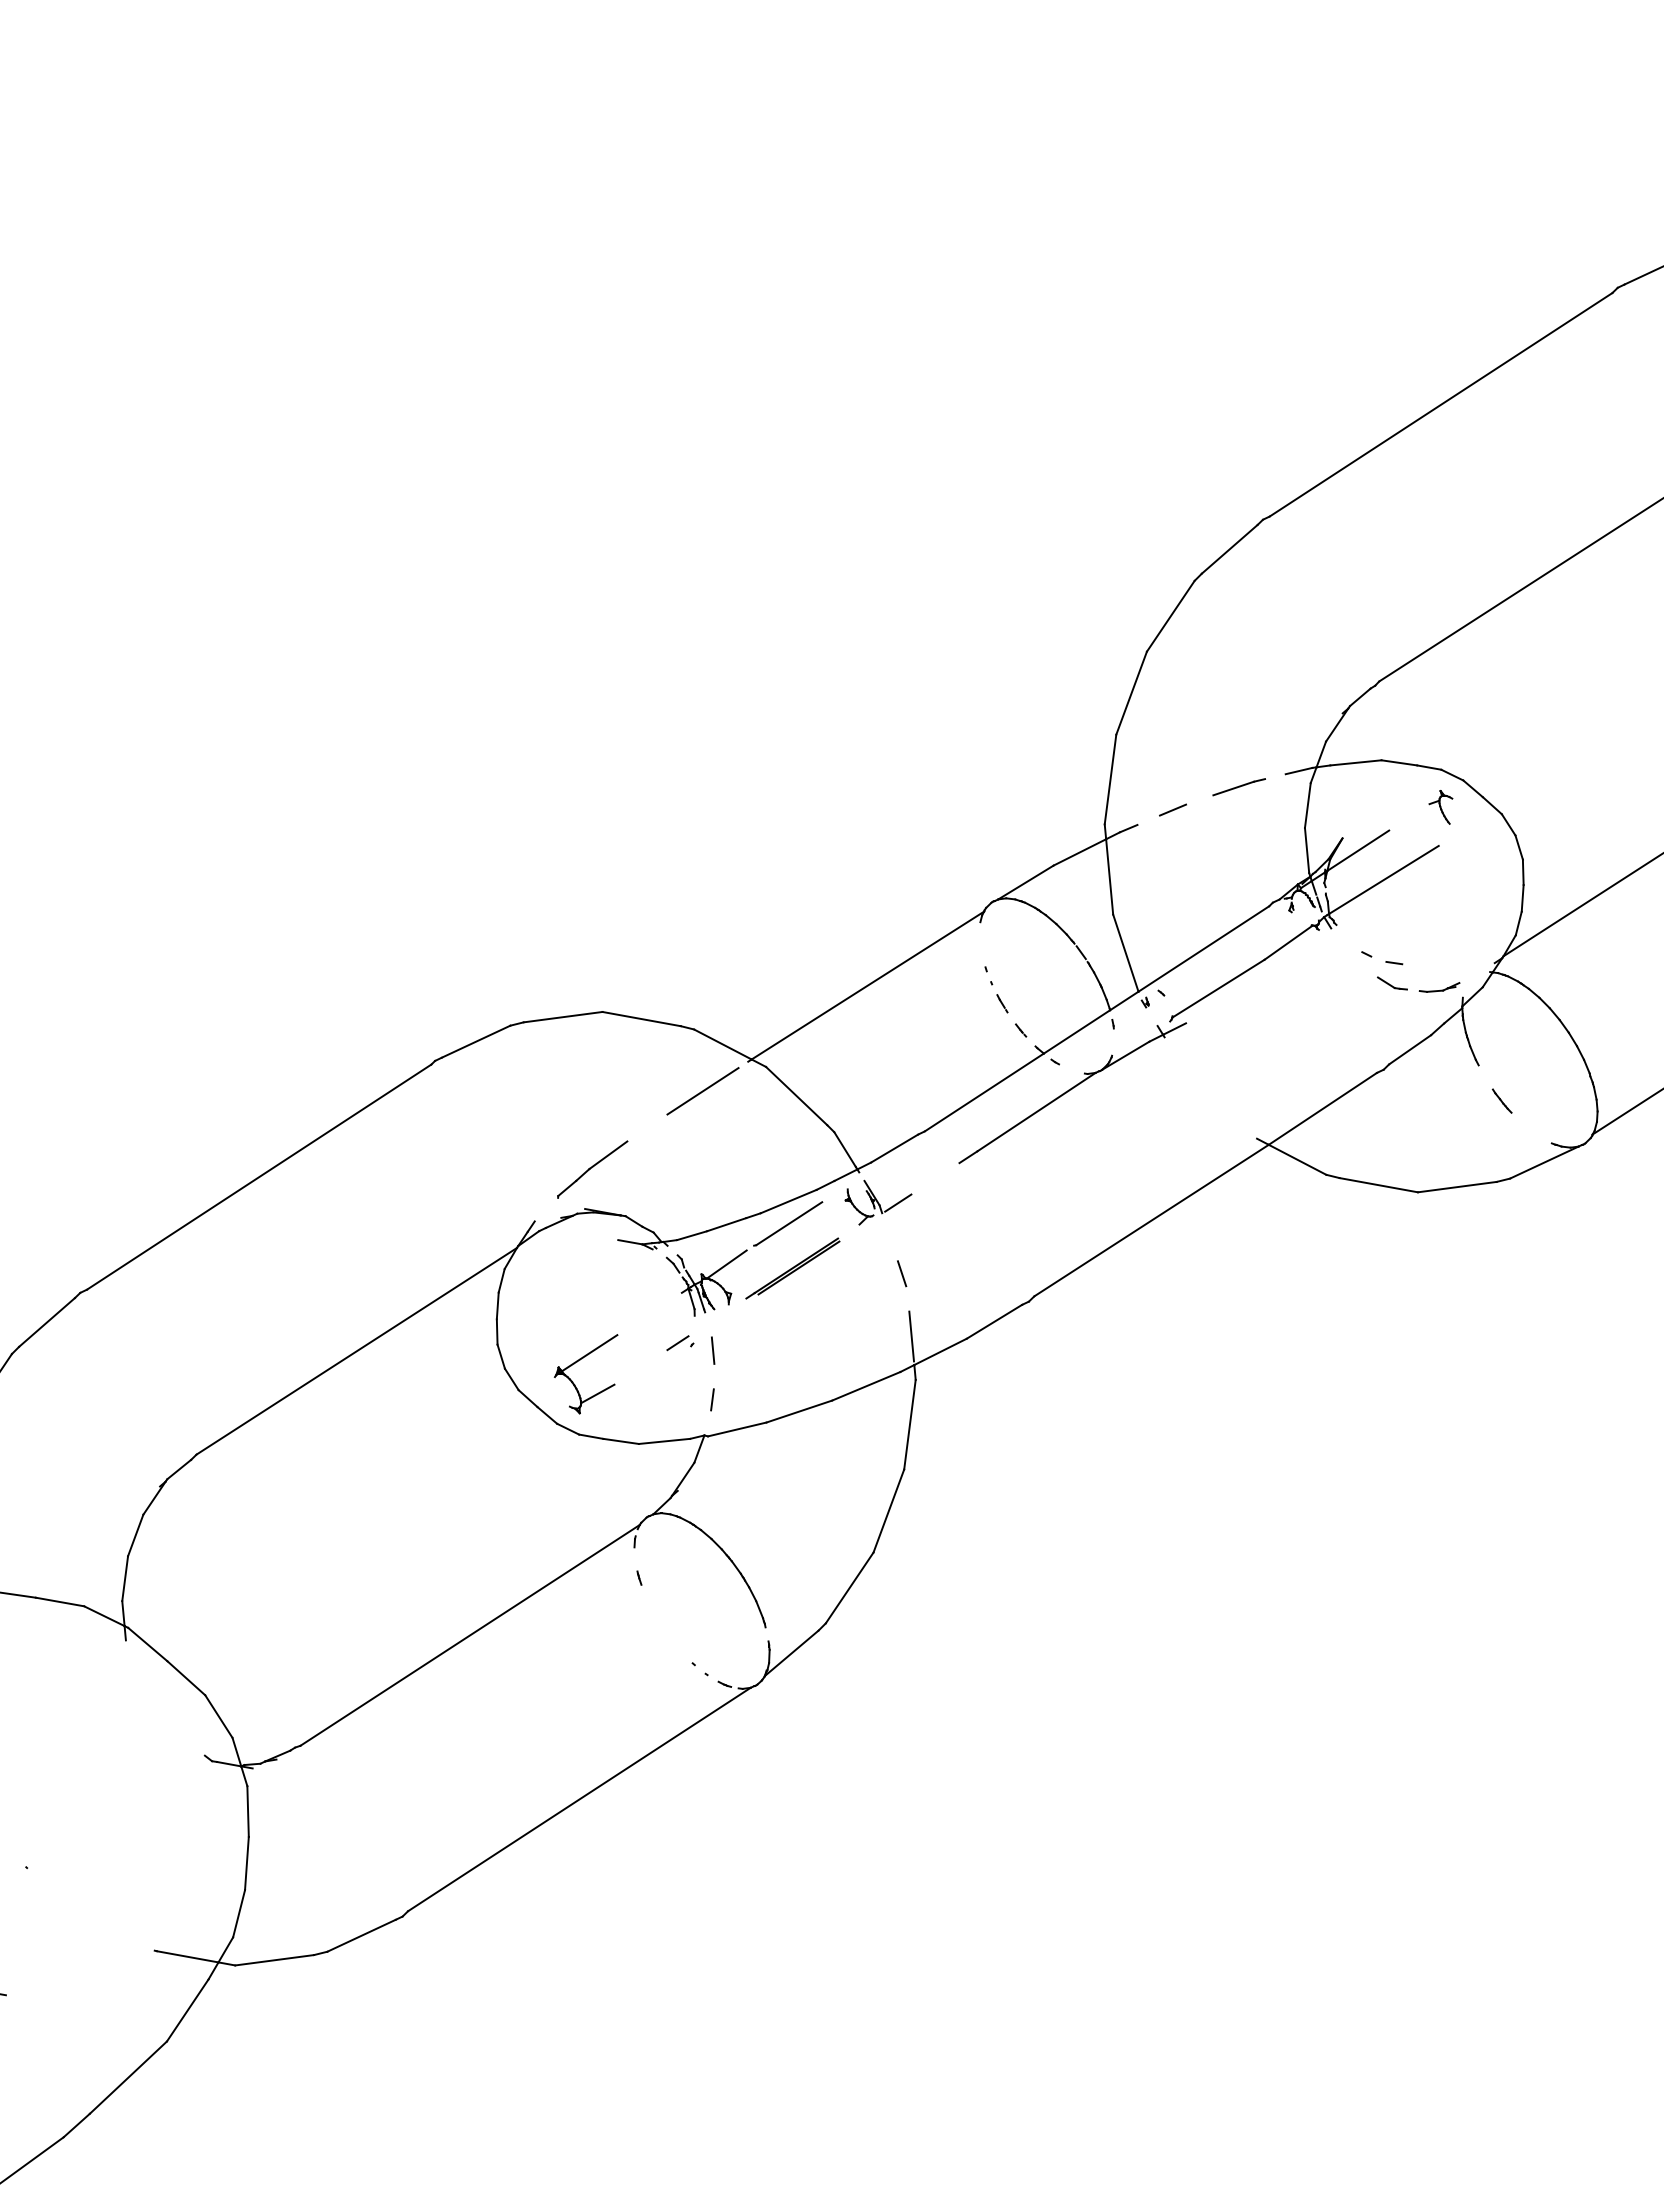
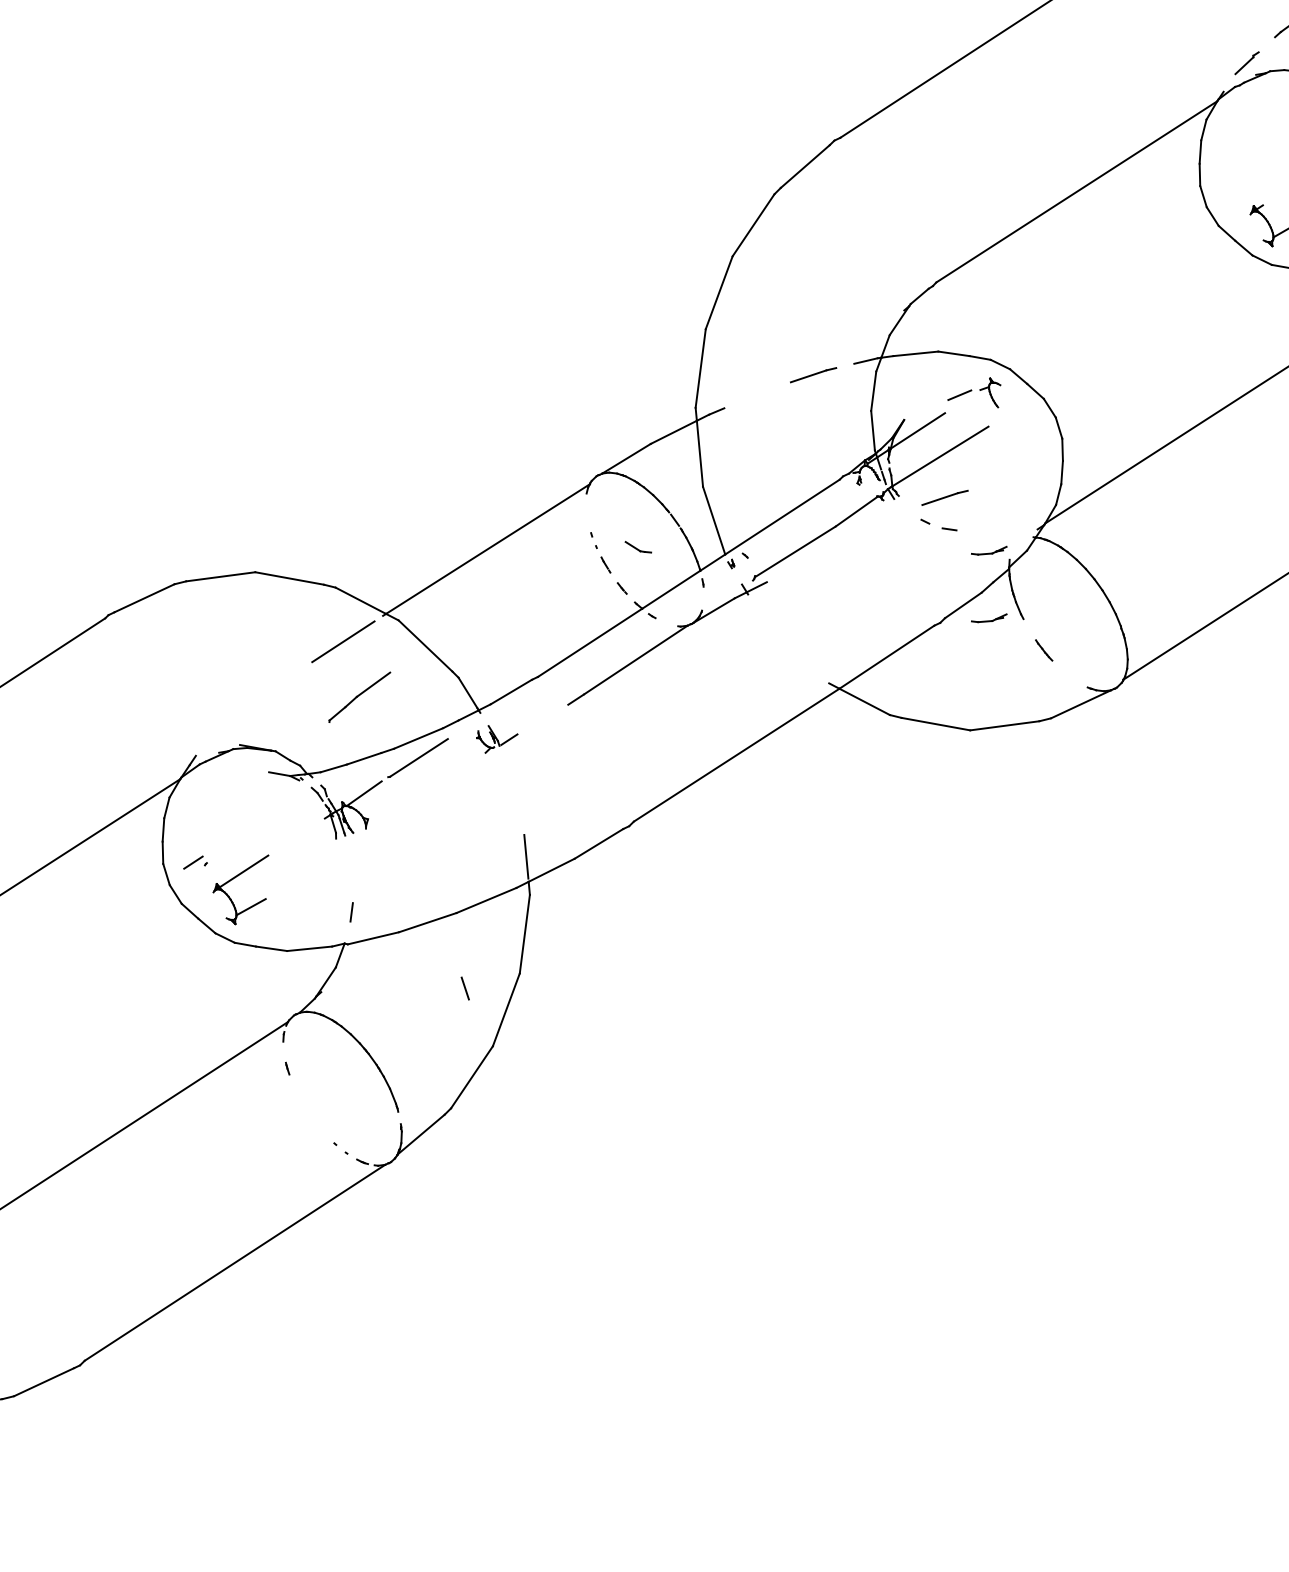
line: (1172, 809) -> (959, 394), moved
part: (1388, 927) -> (944, 498), added
part: (1392, 983) -> (638, 547), moved
part: (1439, 1064) -> (989, 618), added
part: (592, 1169) -> (359, 697), moved
part: (878, 1202) -> (497, 739), size x0.7
part: (792, 1268) -> (421, 797), removed
line: (902, 1273) -> (465, 988), moved
part: (680, 1343) -> (195, 862), moved
line: (712, 1350) -> (351, 869), removed

